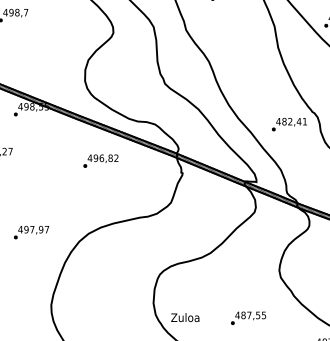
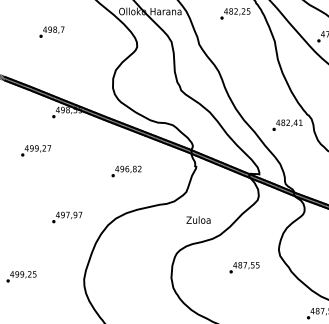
text: (100, 161) -> (126, 171), moved
text: (185, 316) -> (198, 219), moved
text: (248, 318) -> (244, 267), moved

